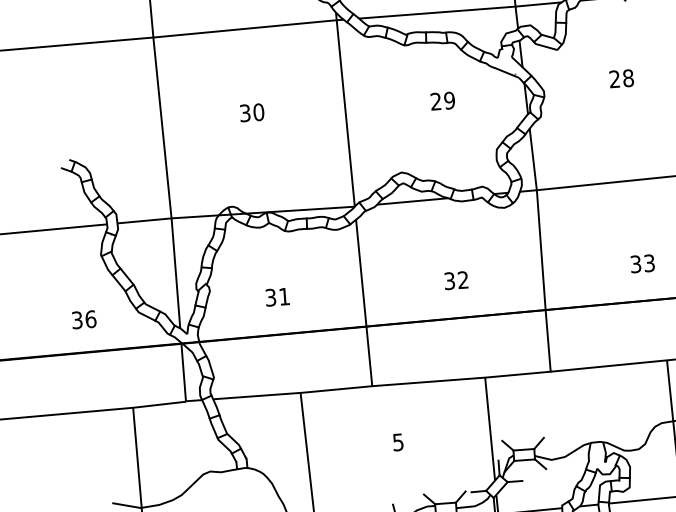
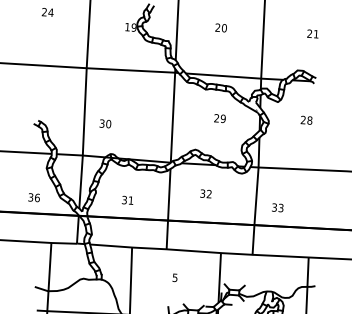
text: (252, 111) -> (105, 123), moved
text: (641, 263) -> (277, 207), moved
text: (455, 279) -> (205, 193), moved

